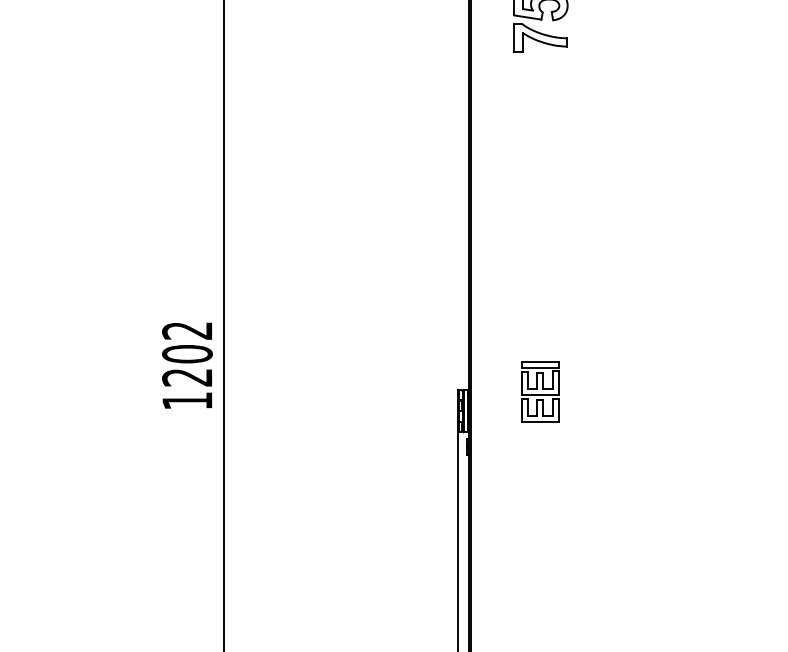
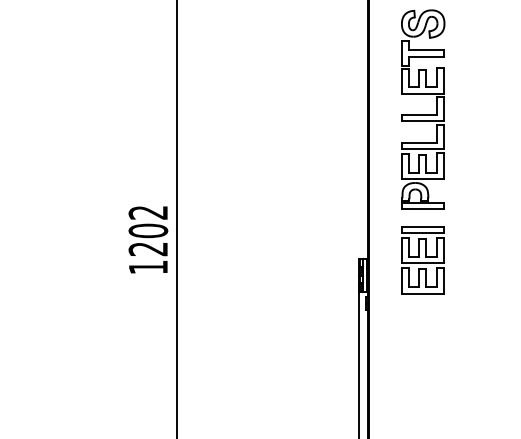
part: (540, 198) -> (423, 109), added
part: (540, 391) -> (423, 260), size x1.43

